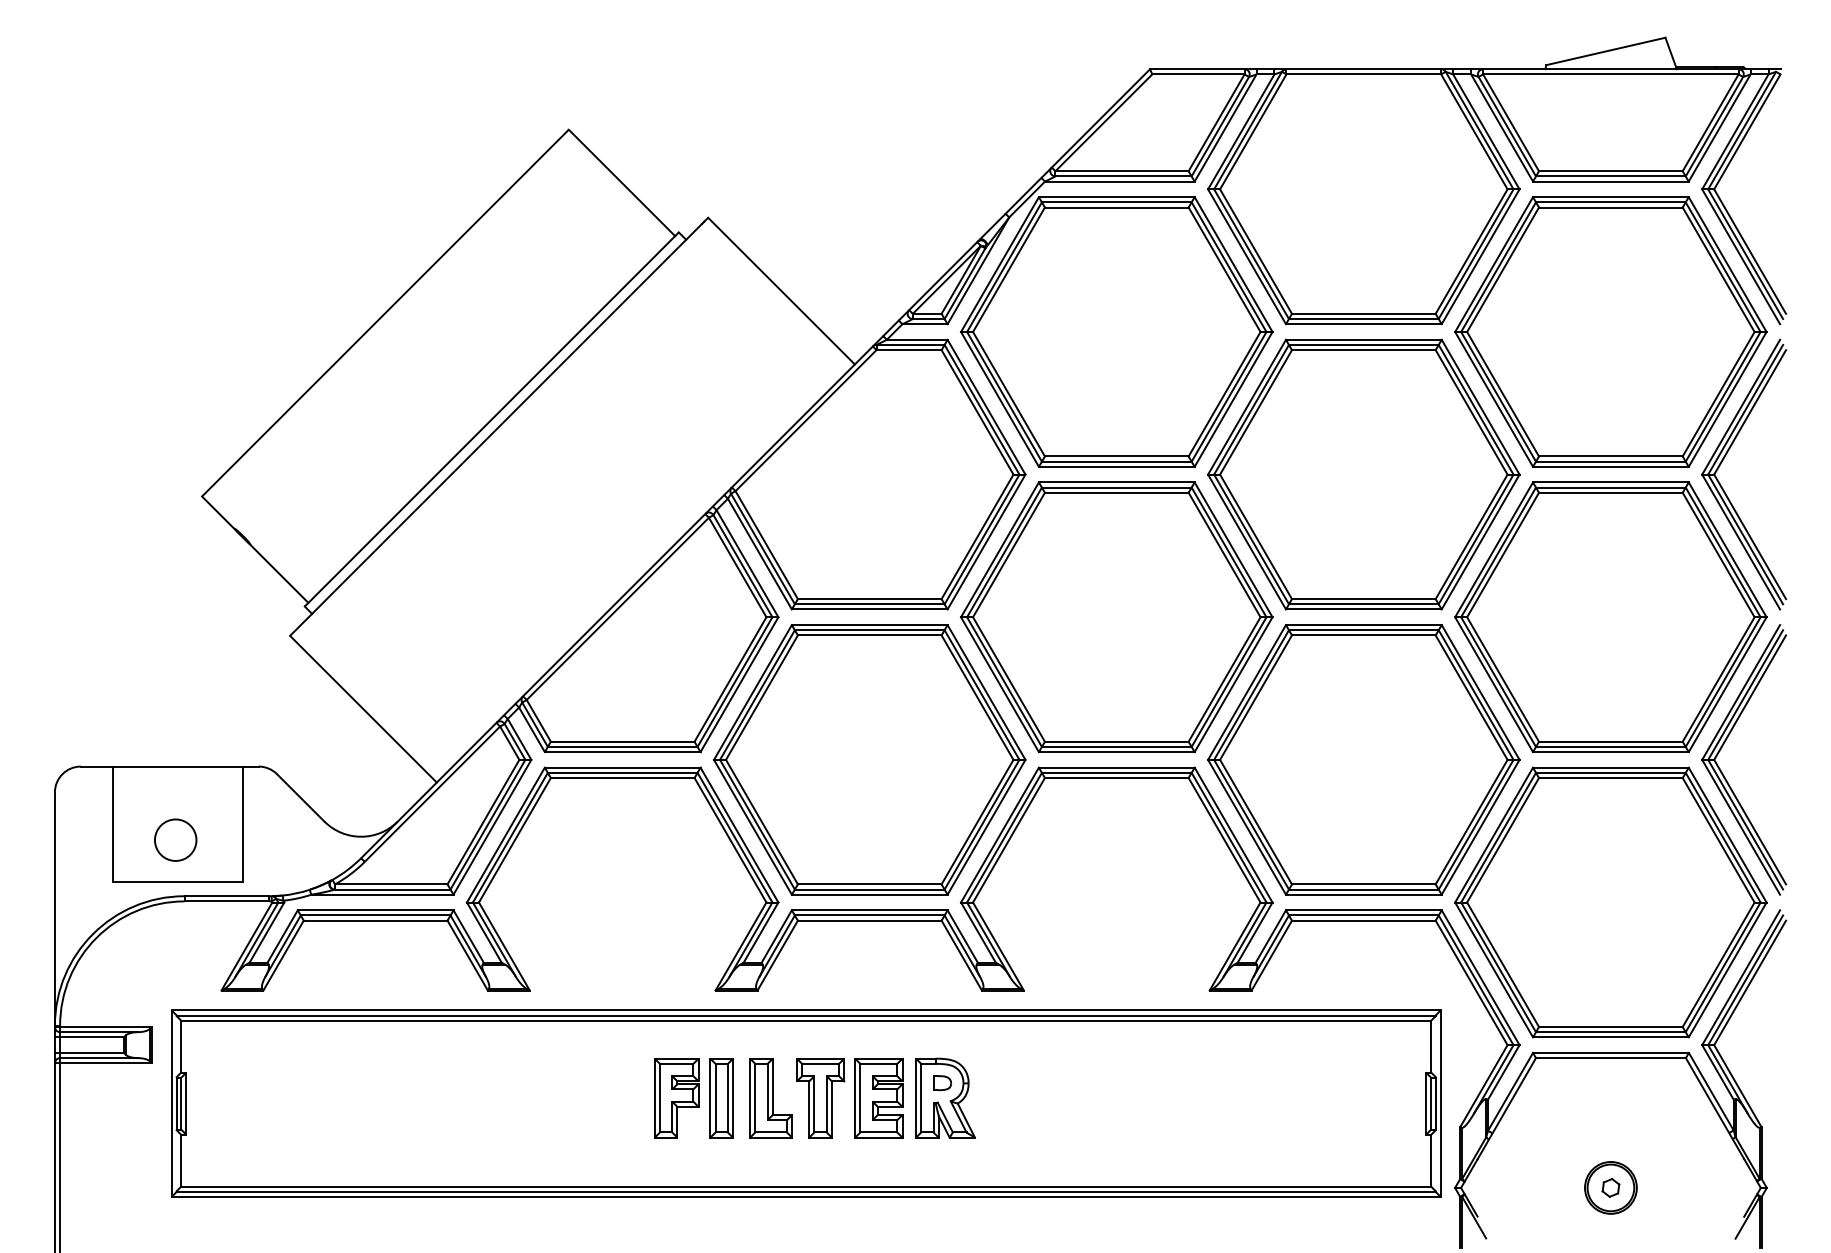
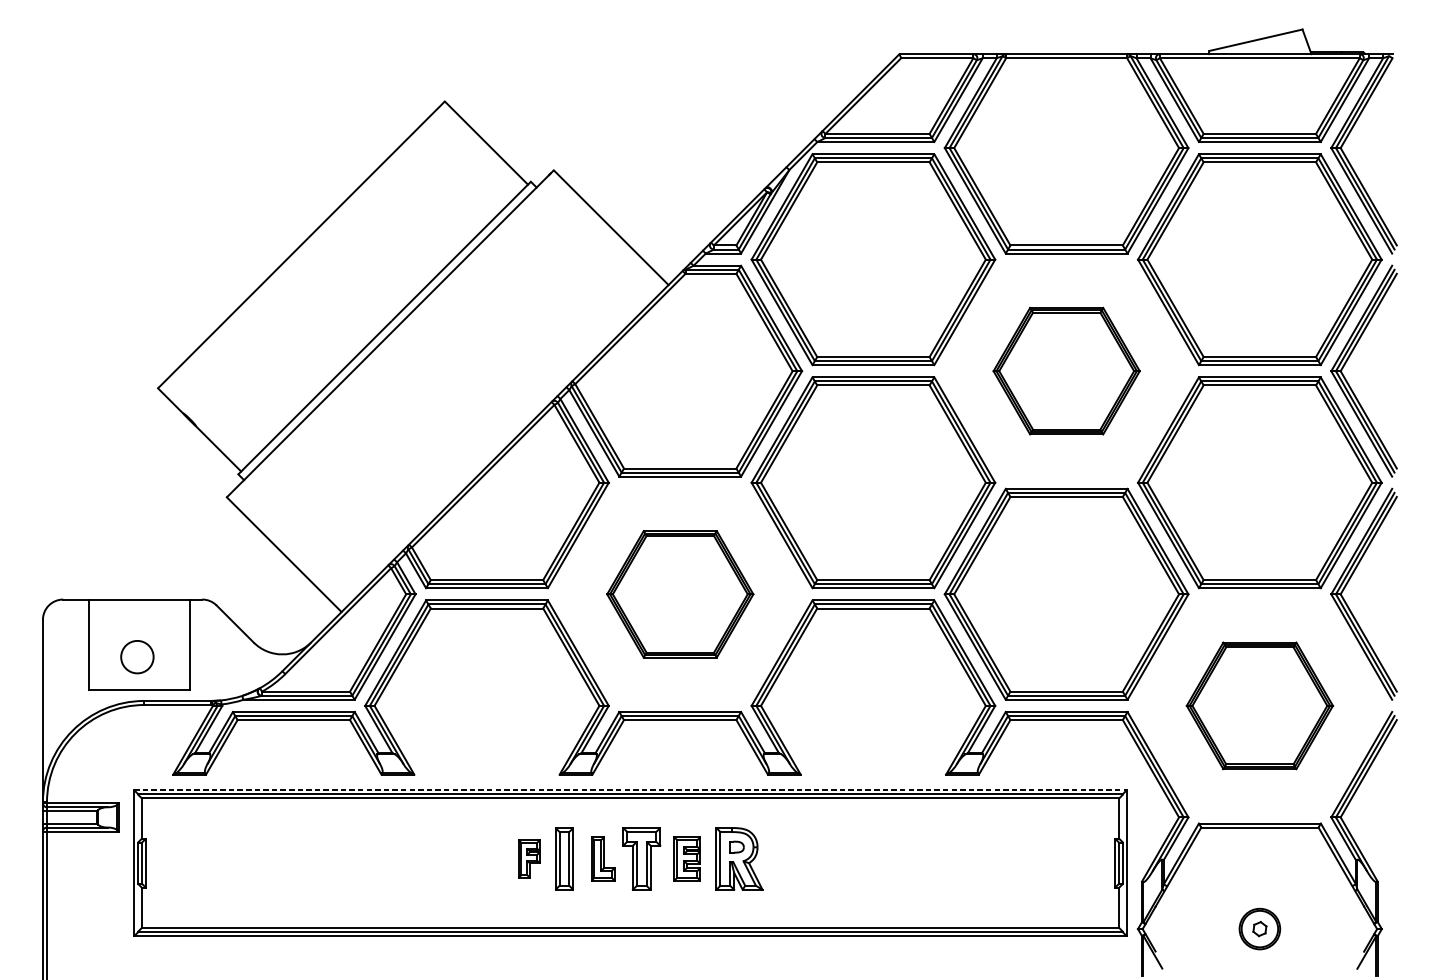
part: (1363, 474) -> (1066, 371), size x0.6
part: (869, 759) -> (680, 594), size x0.6
part: (1610, 902) -> (1259, 705), size x0.6
line: (806, 1010) -> (630, 790), solid -> dashed
part: (676, 1098) -> (529, 859), size x0.6
part: (770, 1098) -> (602, 859), size x0.7
part: (878, 1098) -> (687, 859), size x0.7

